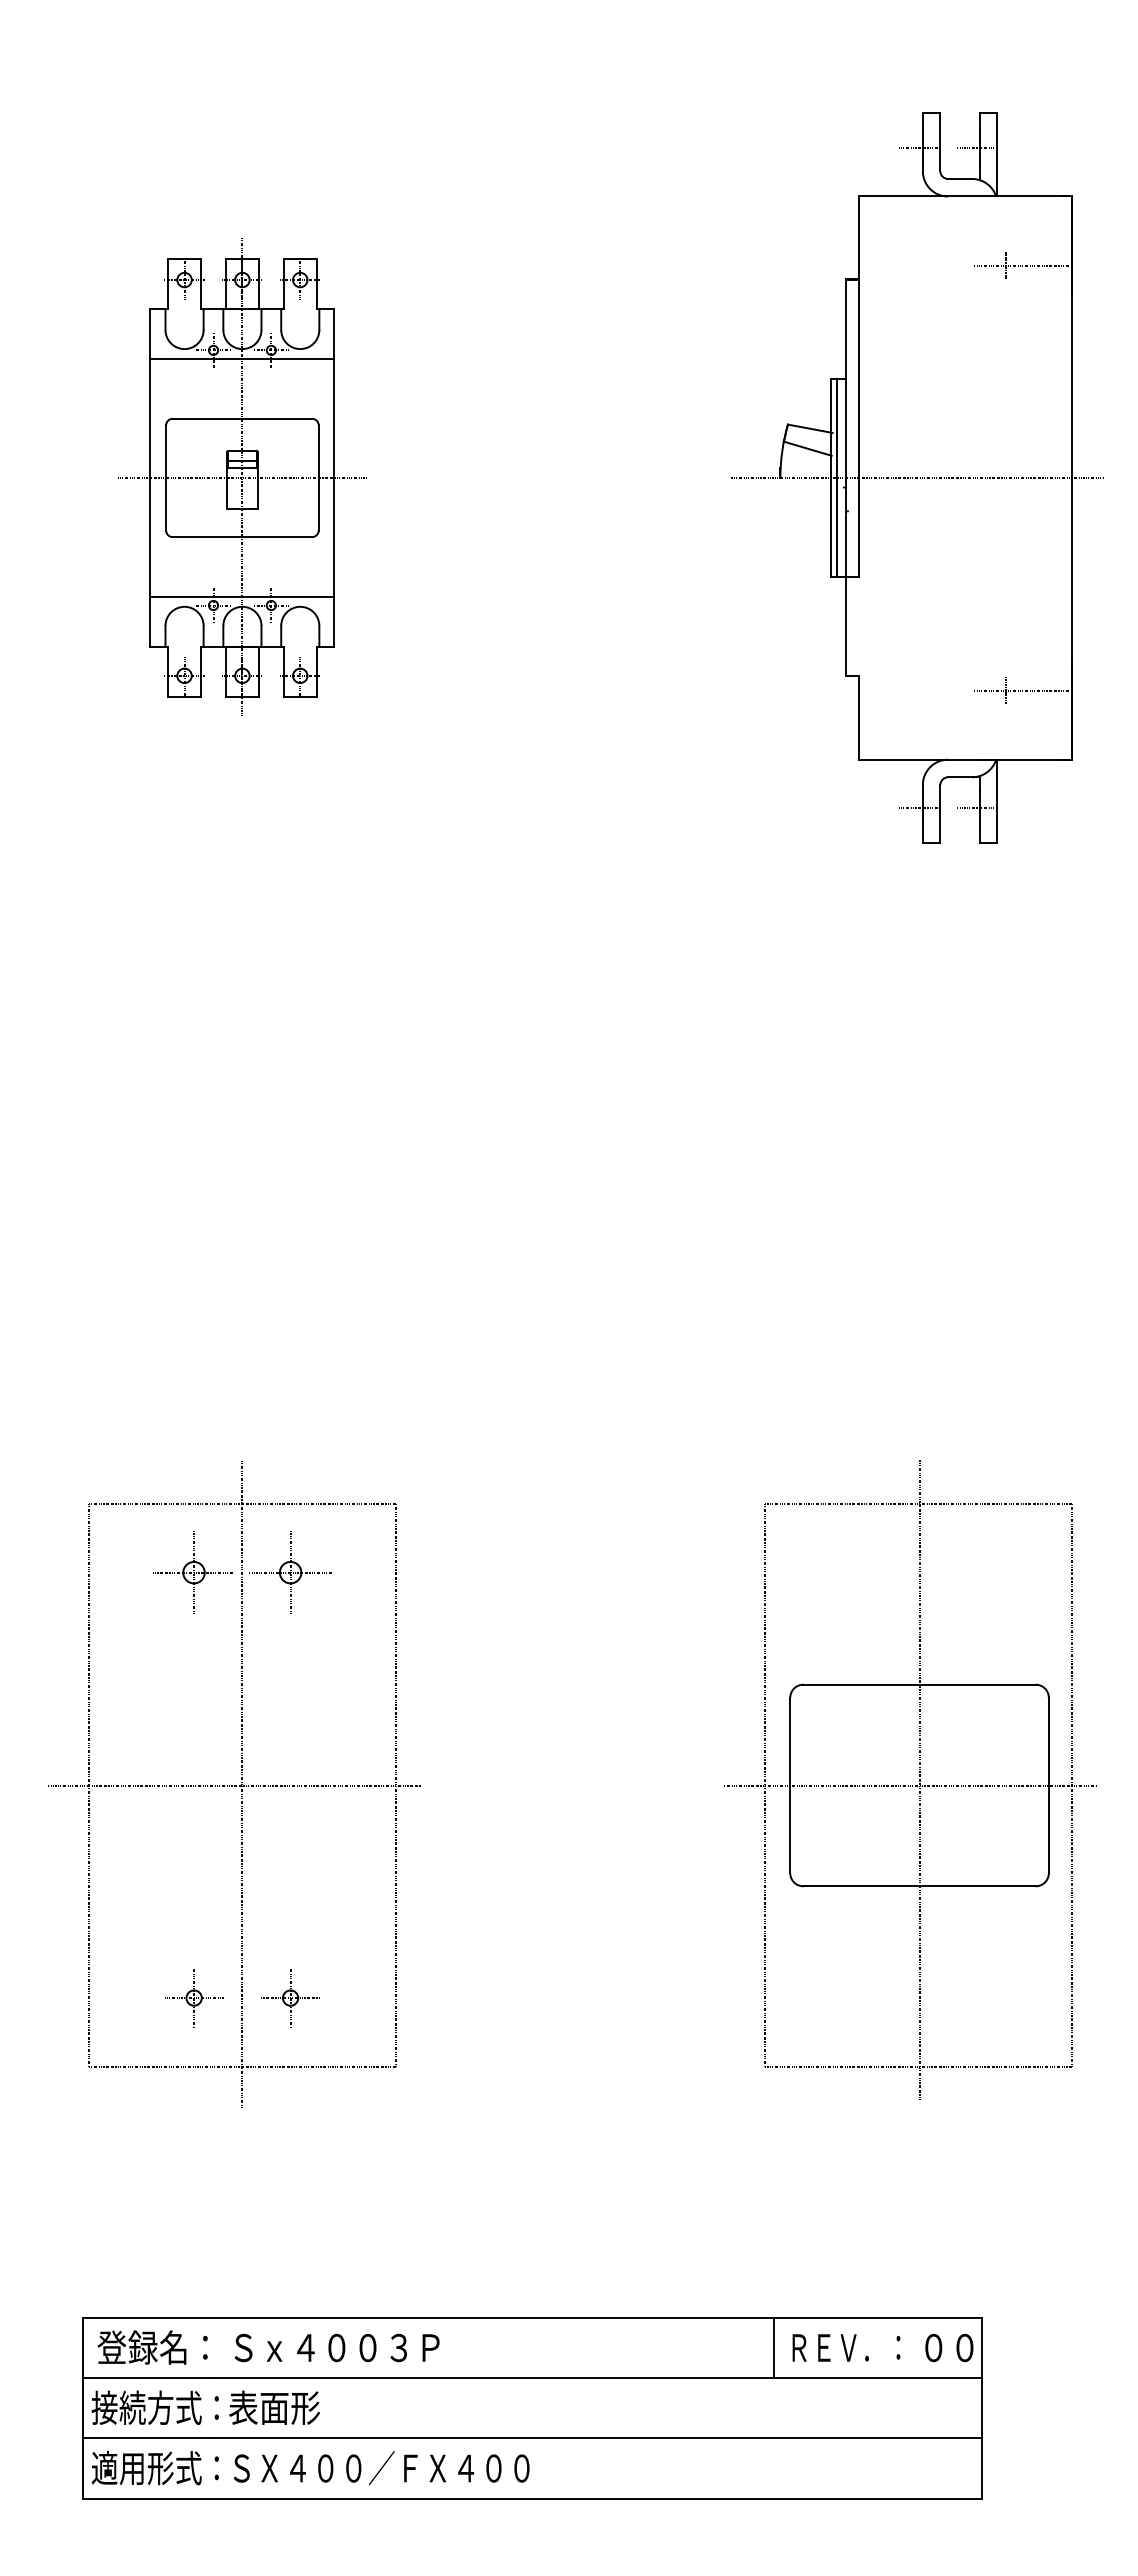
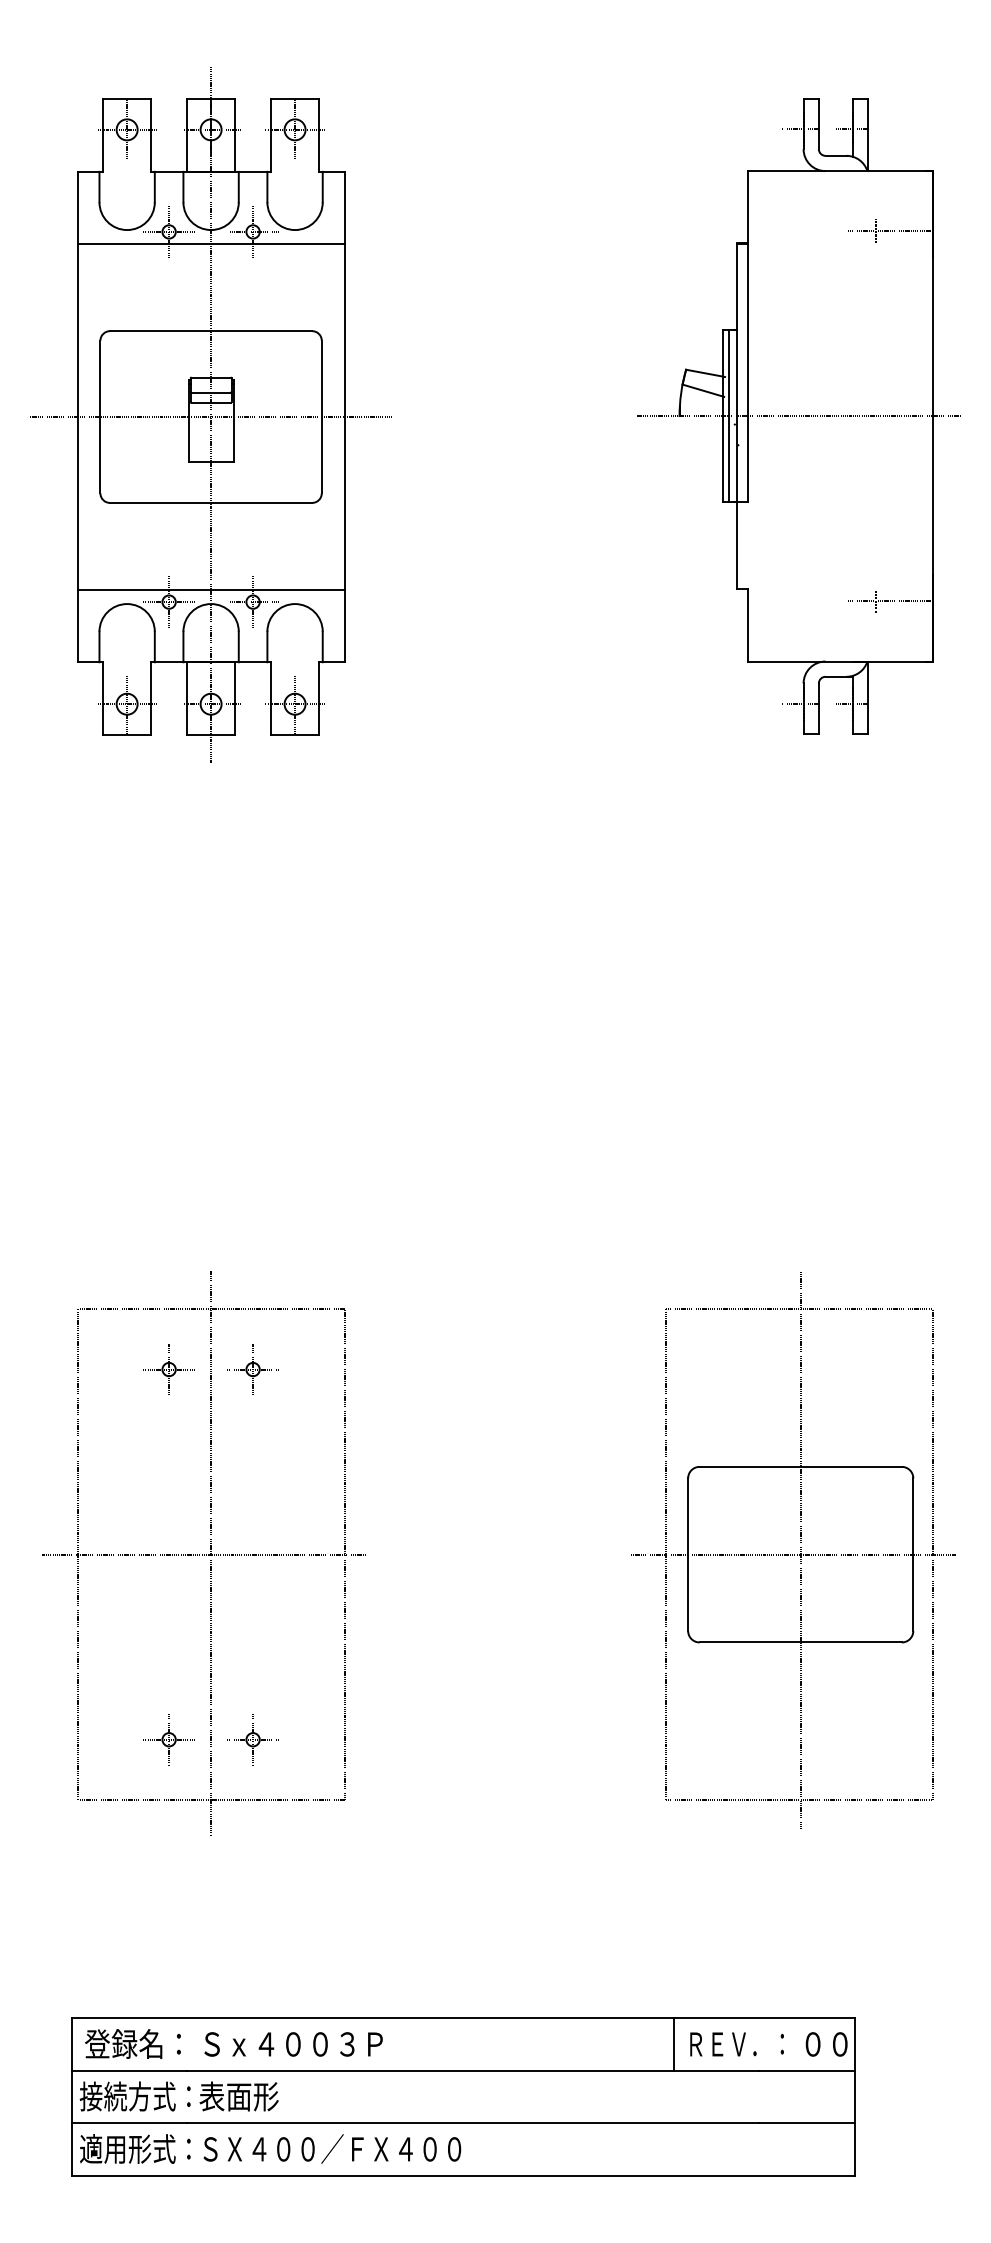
part: (242, 476) -> (211, 414), size x1.67
part: (194, 1573) -> (169, 1370), size x0.71
part: (290, 1573) -> (253, 1370), size x0.71

